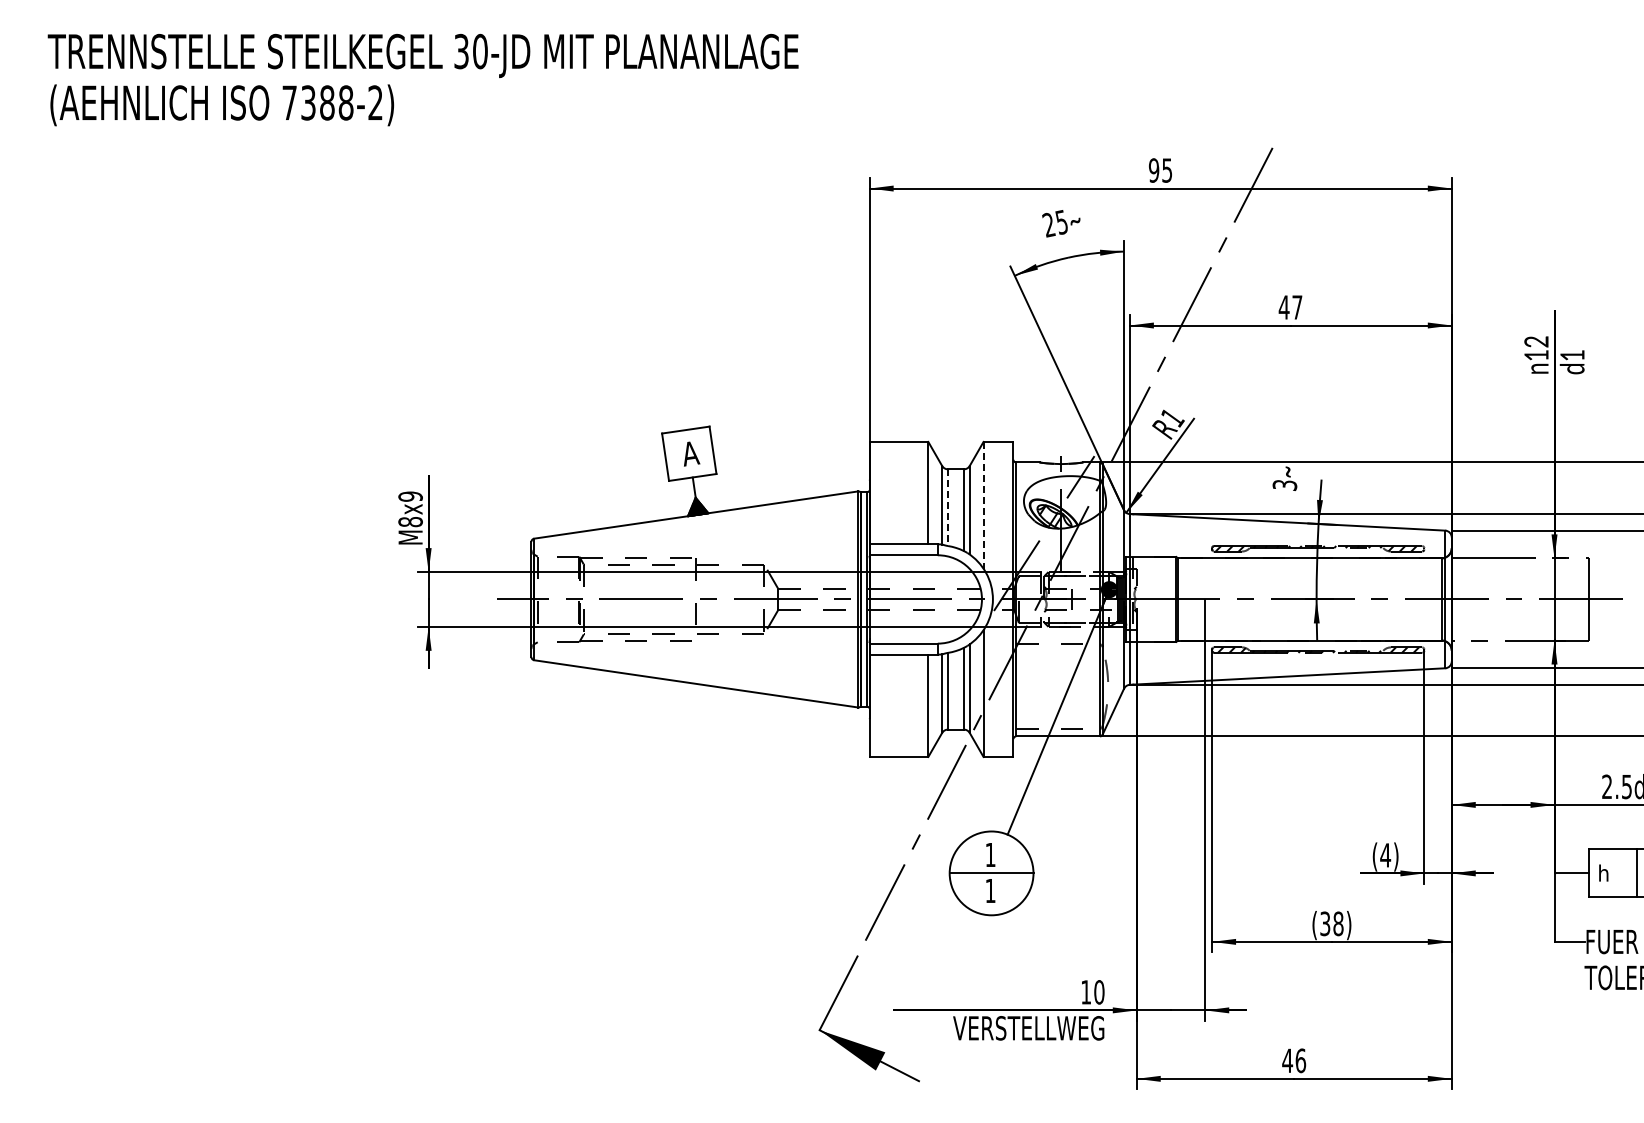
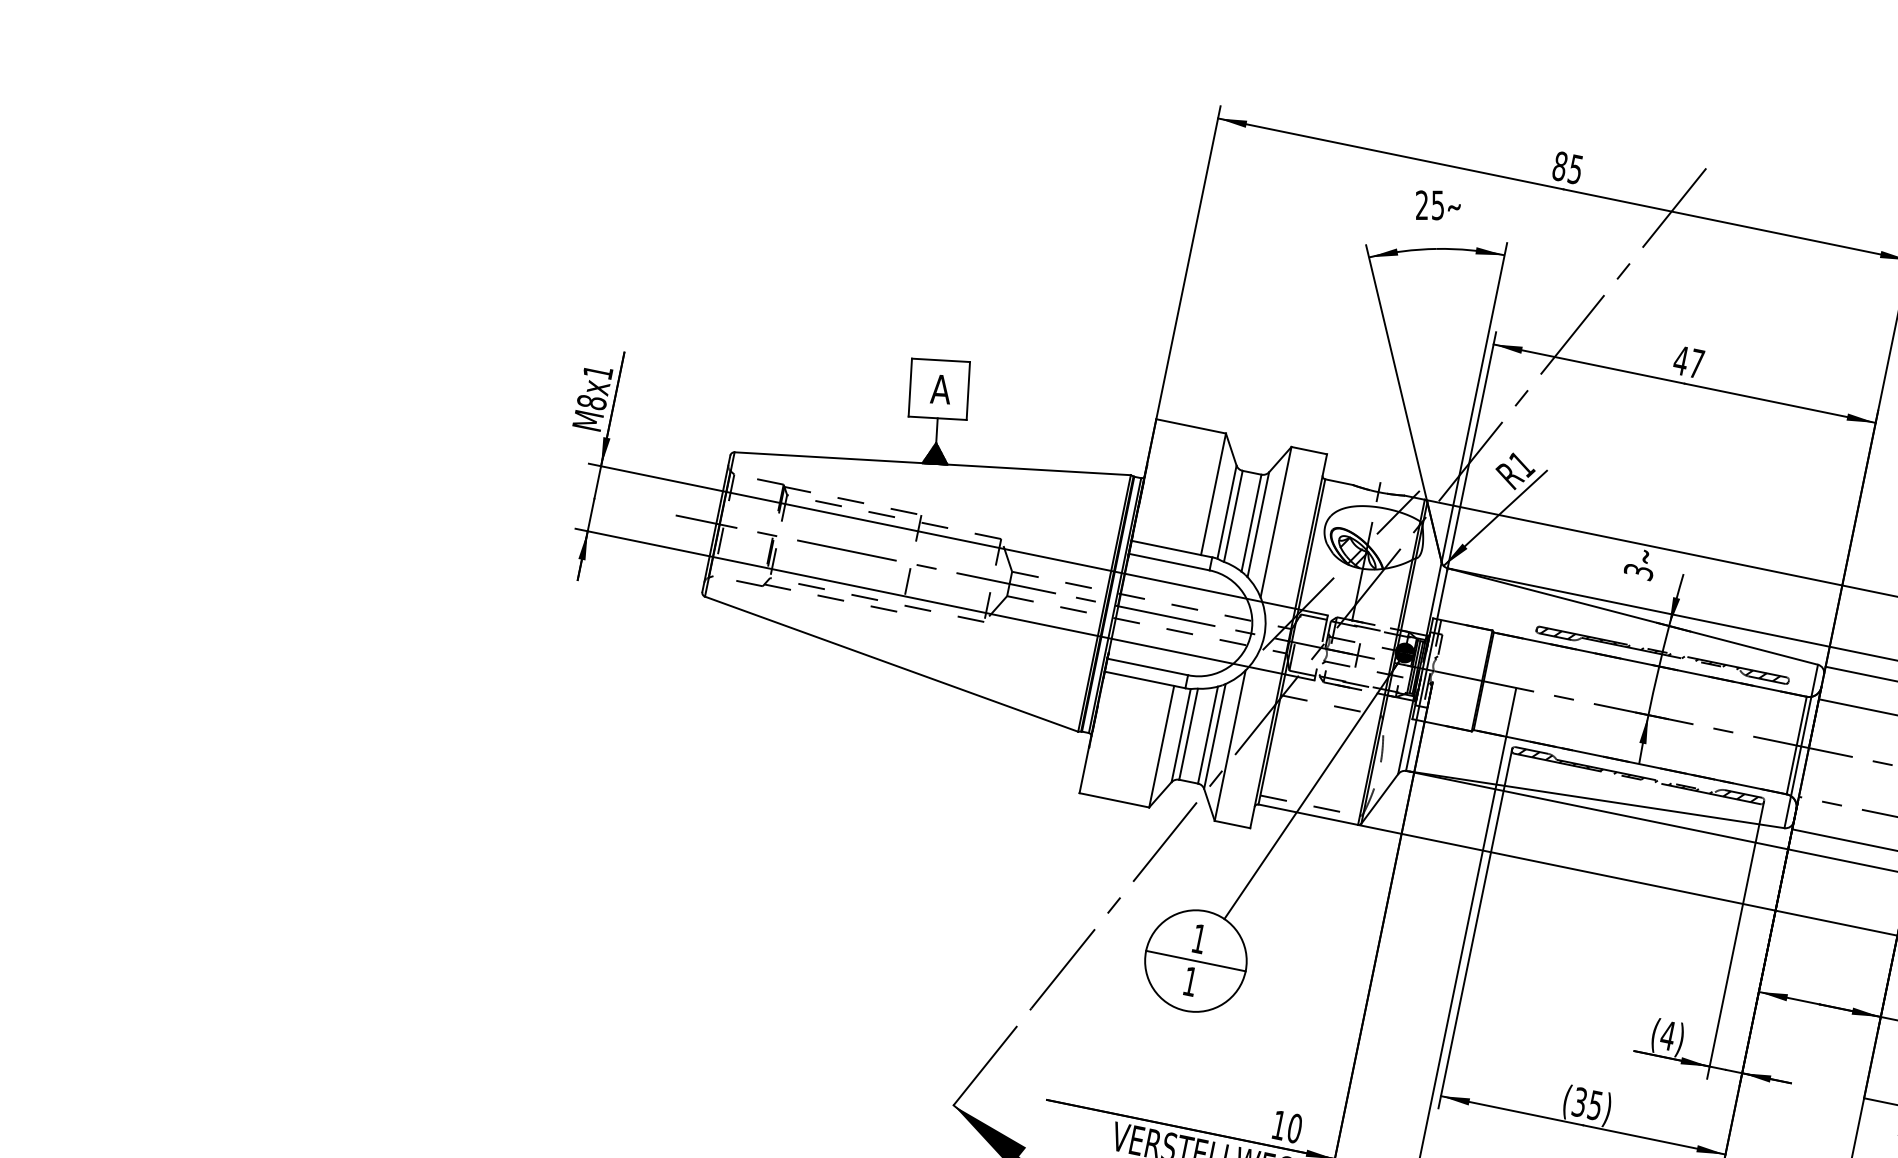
text: (1153, 170) -> (1559, 166), 95 -> 85
text: (410, 496) -> (597, 372), M8x9 -> M8x1
line: (983, 505) -> (1275, 522), dashed -> solid
line: (948, 508) -> (1233, 517), dashed -> solid
text: (1338, 923) -> (1595, 1105), (38) -> (35)

